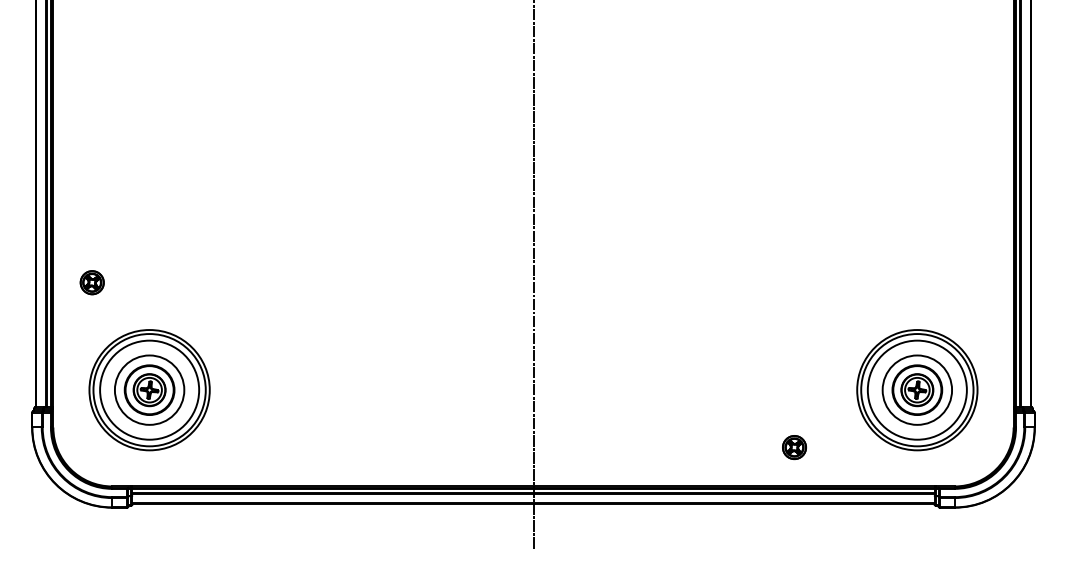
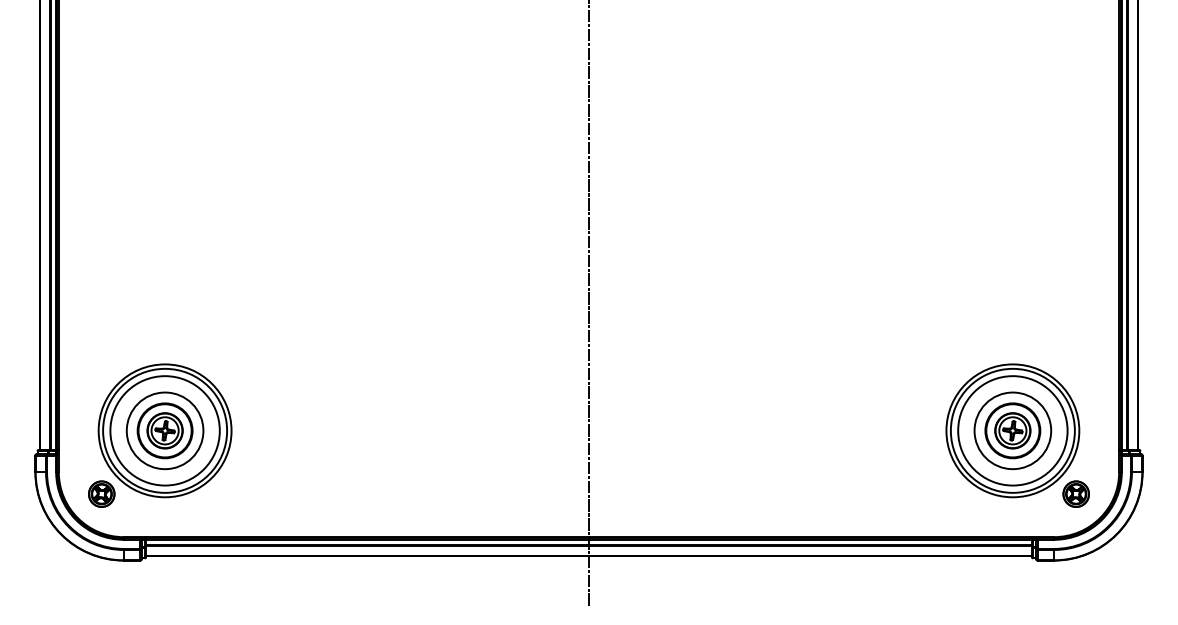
part: (92, 282) -> (101, 493), moved
part: (793, 446) -> (1075, 493), moved

